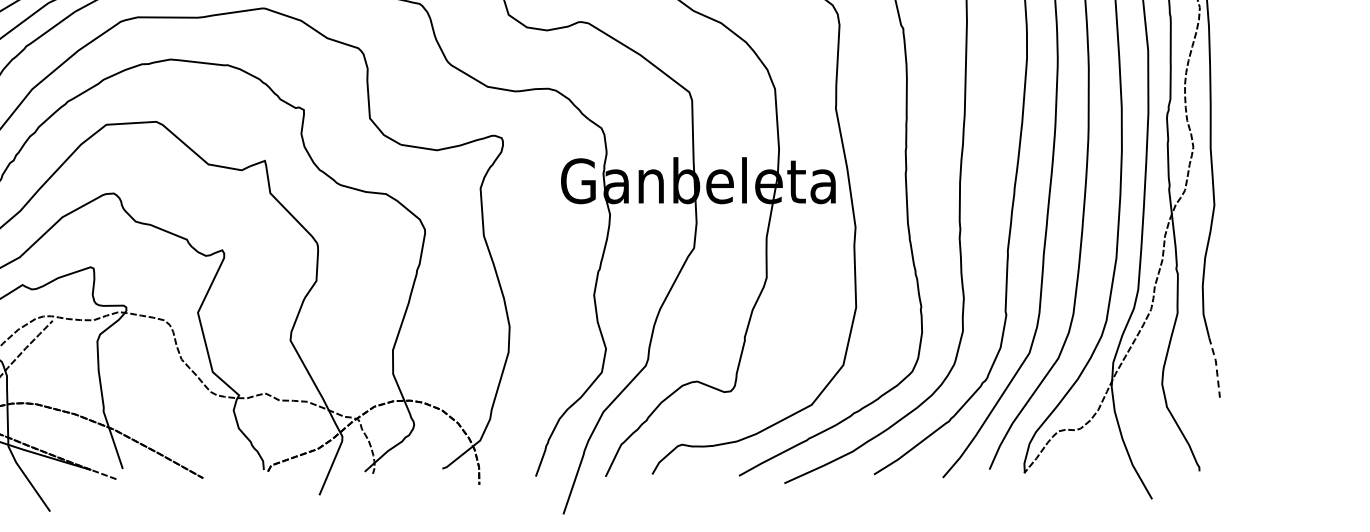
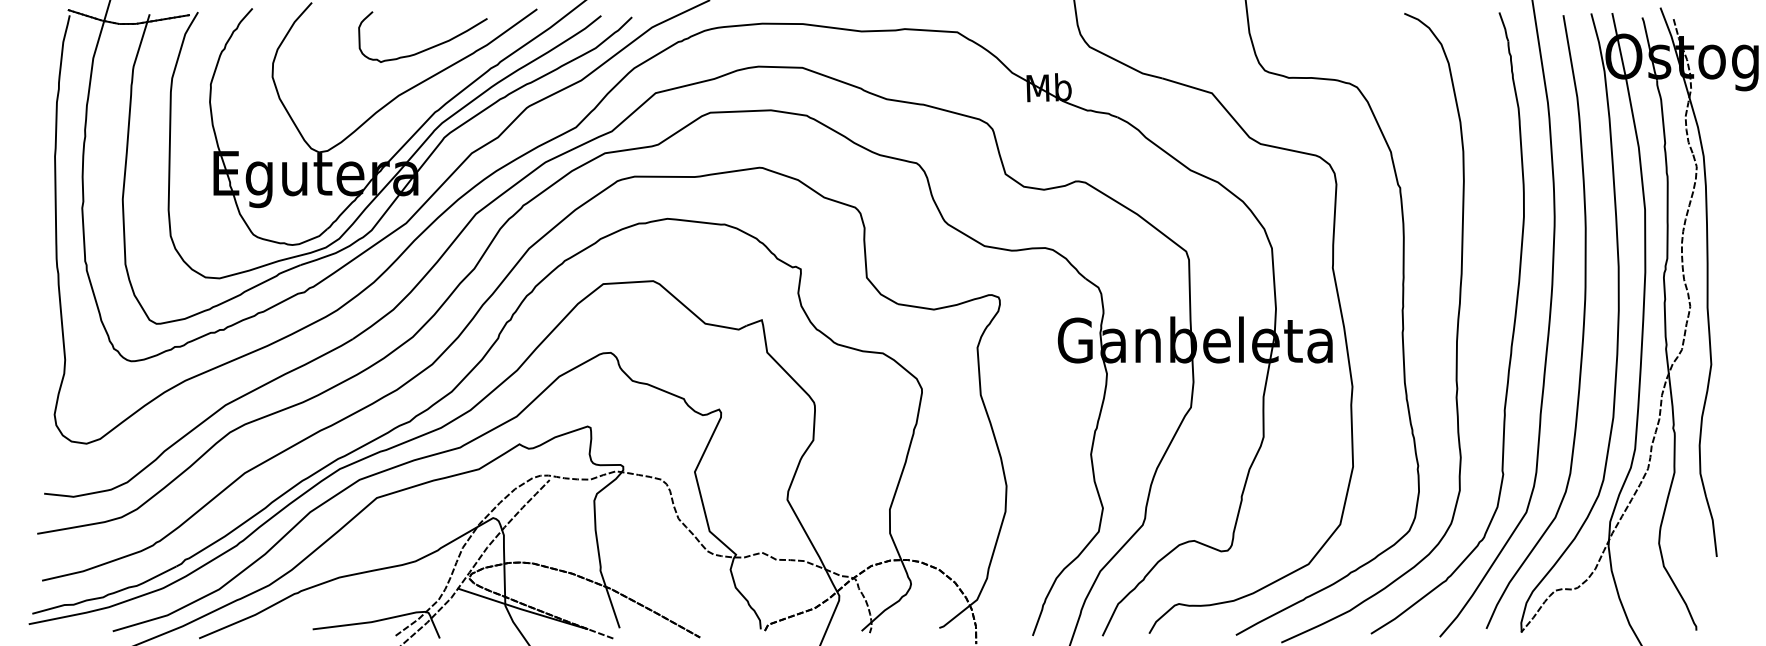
line: (1216, 366) -> (1713, 525), dashed -> solid

